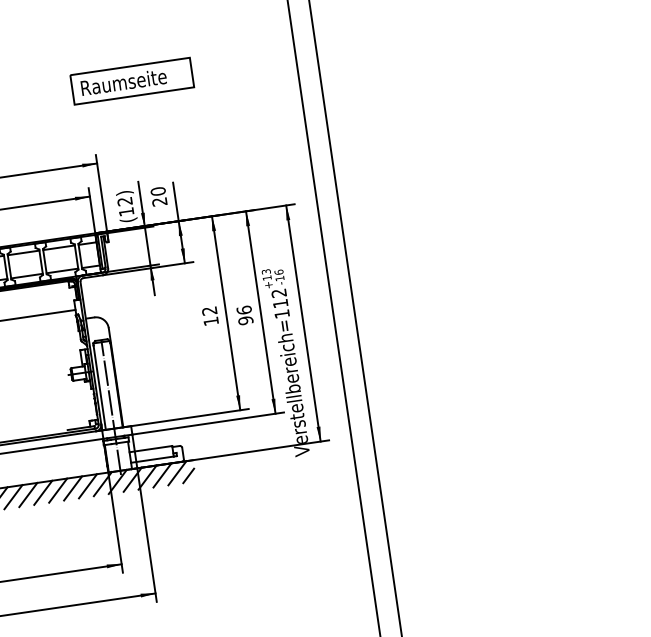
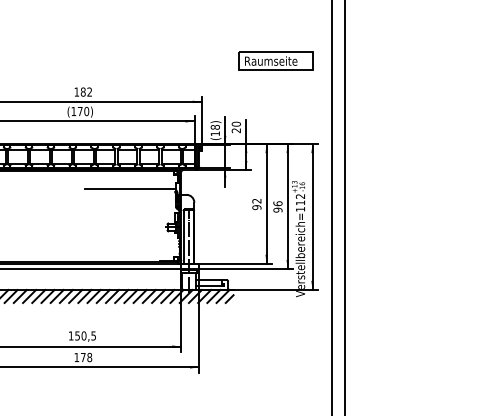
part: (130, 80) -> (275, 60), moved
text: (123, 200) -> (214, 126), 12 -> 18
text: (210, 321) -> (256, 207), 12 -> 92

